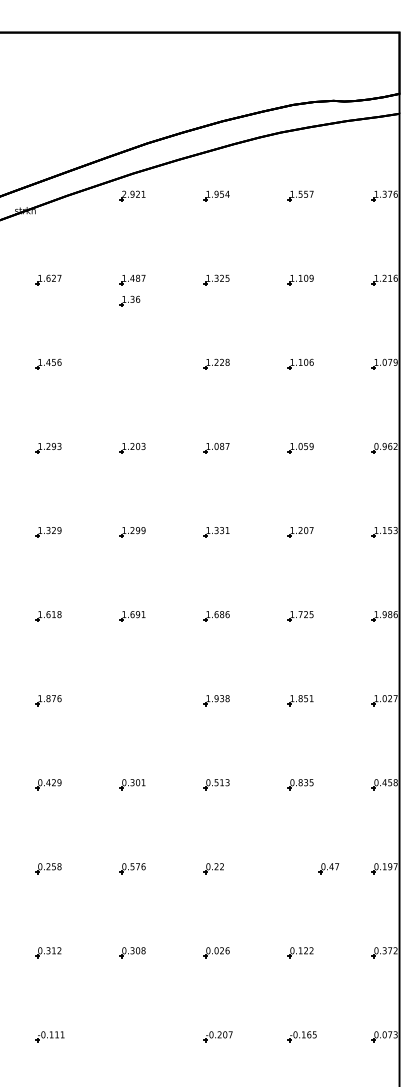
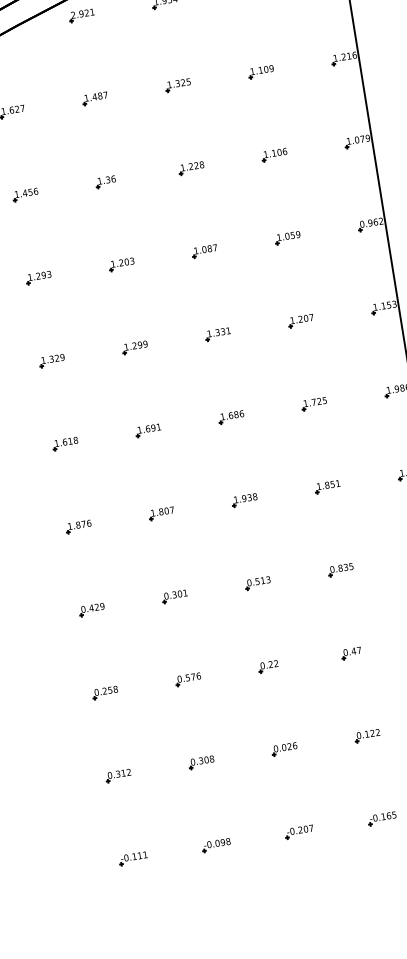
part: (129, 300) -> (105, 181), moved
part: (132, 700) -> (161, 513), added
part: (328, 868) -> (351, 653), moved
part: (133, 1036) -> (215, 845), added

